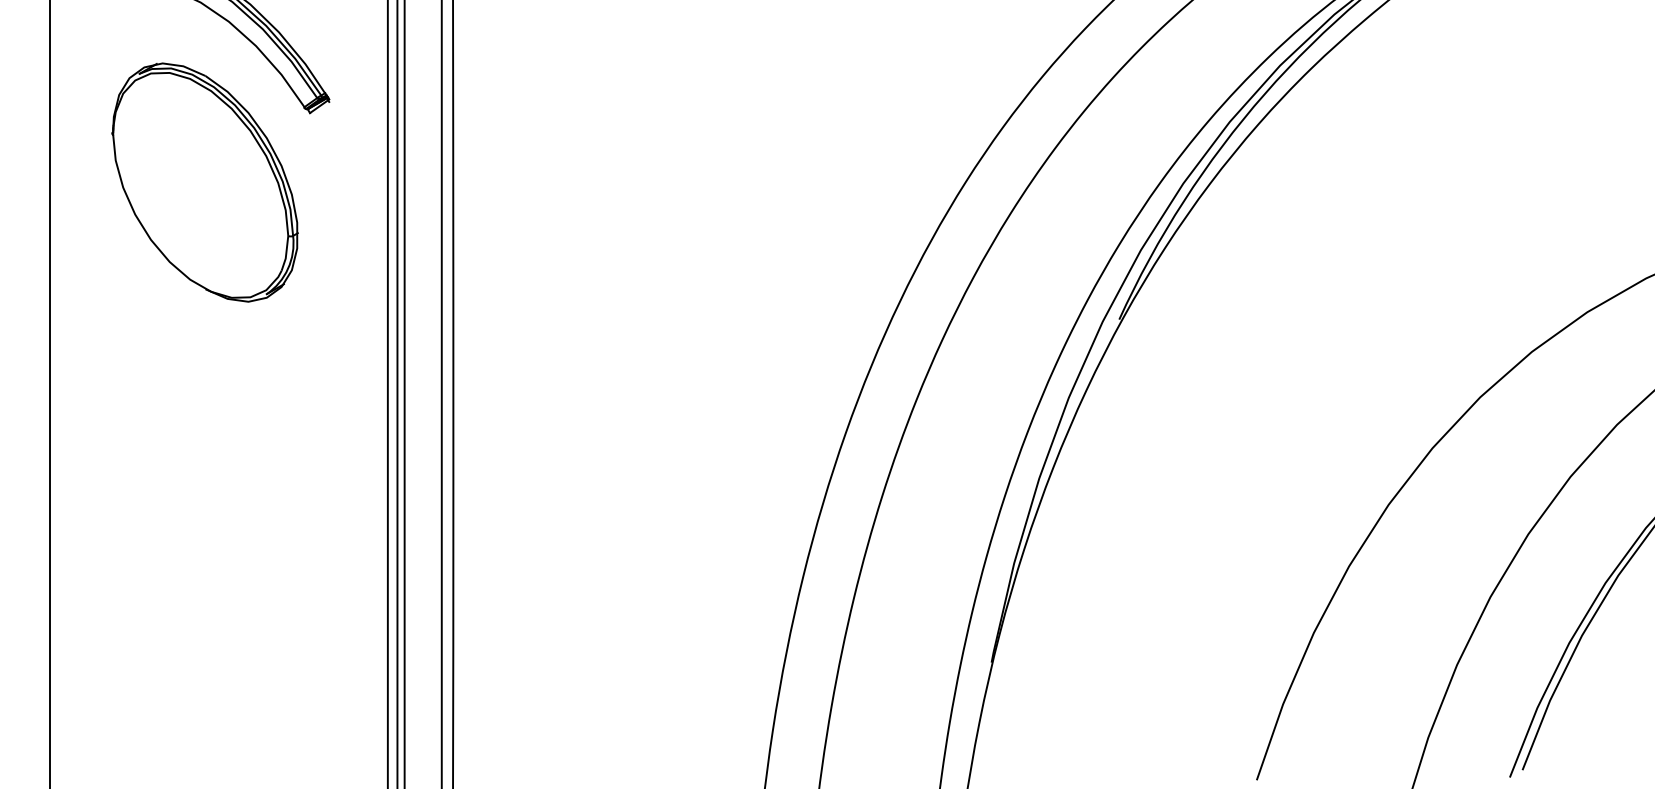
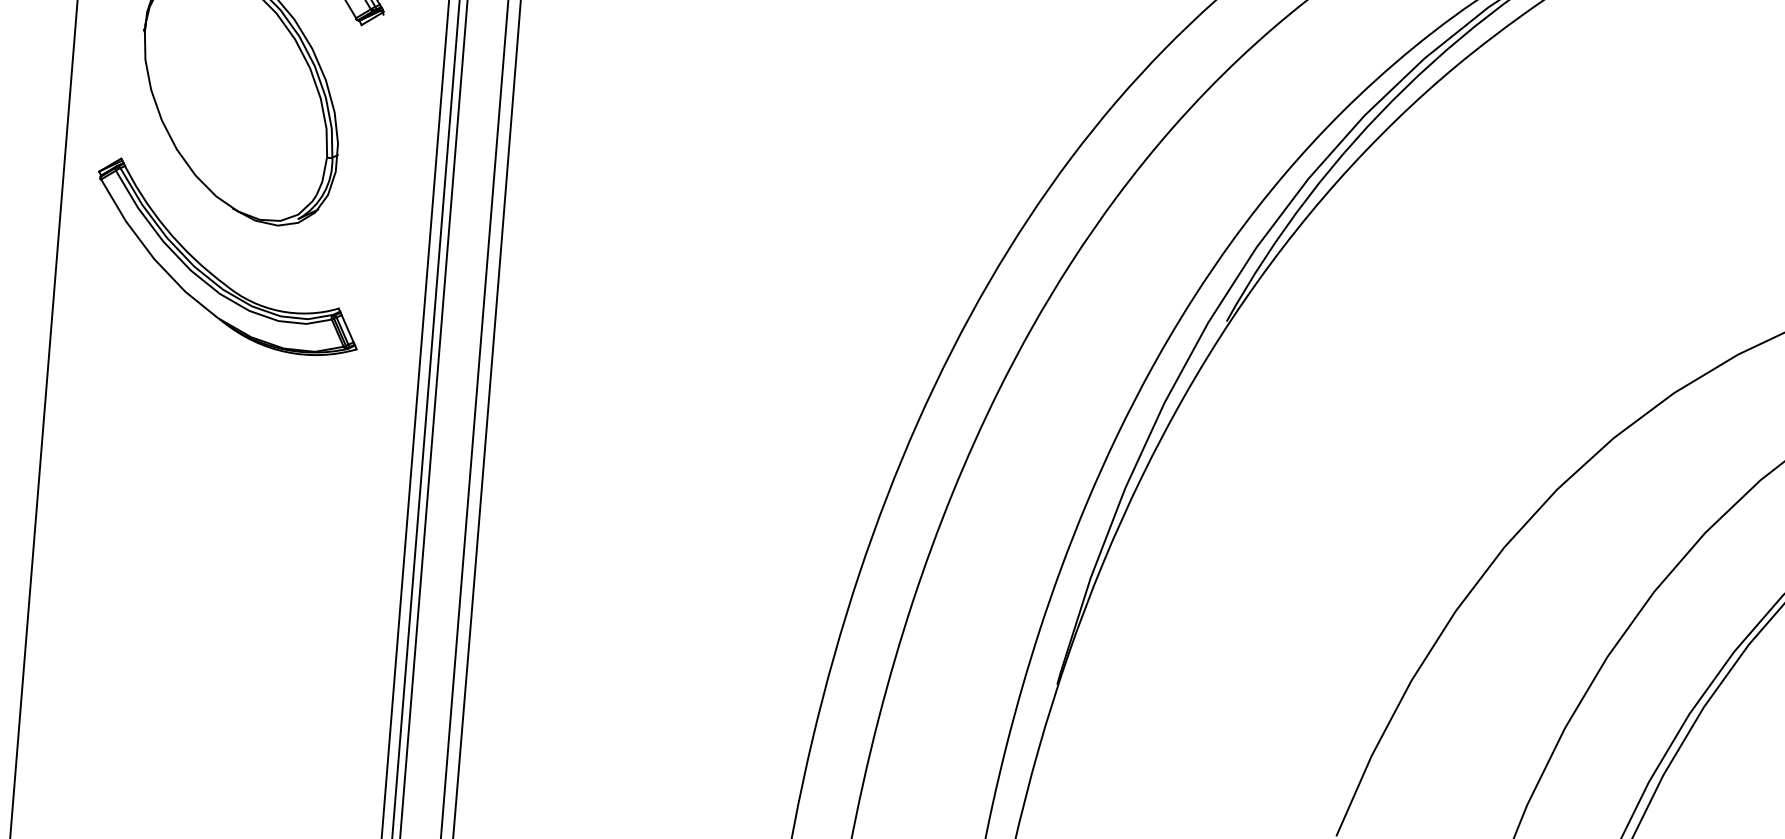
part: (193, 350) -> (213, 273), added

